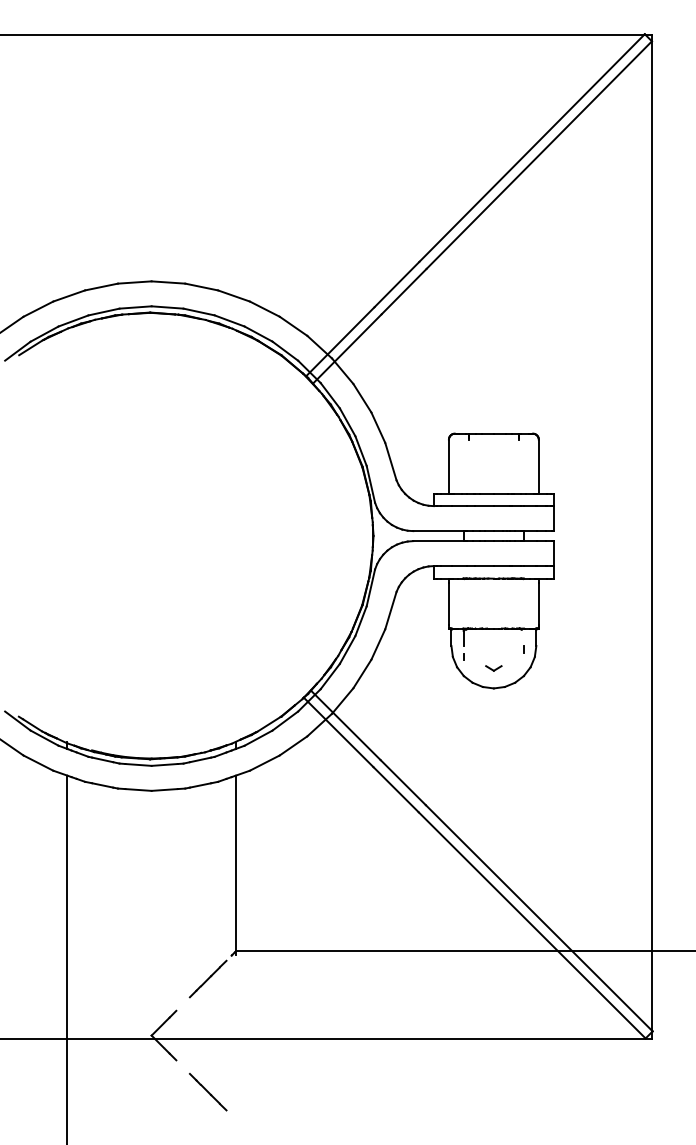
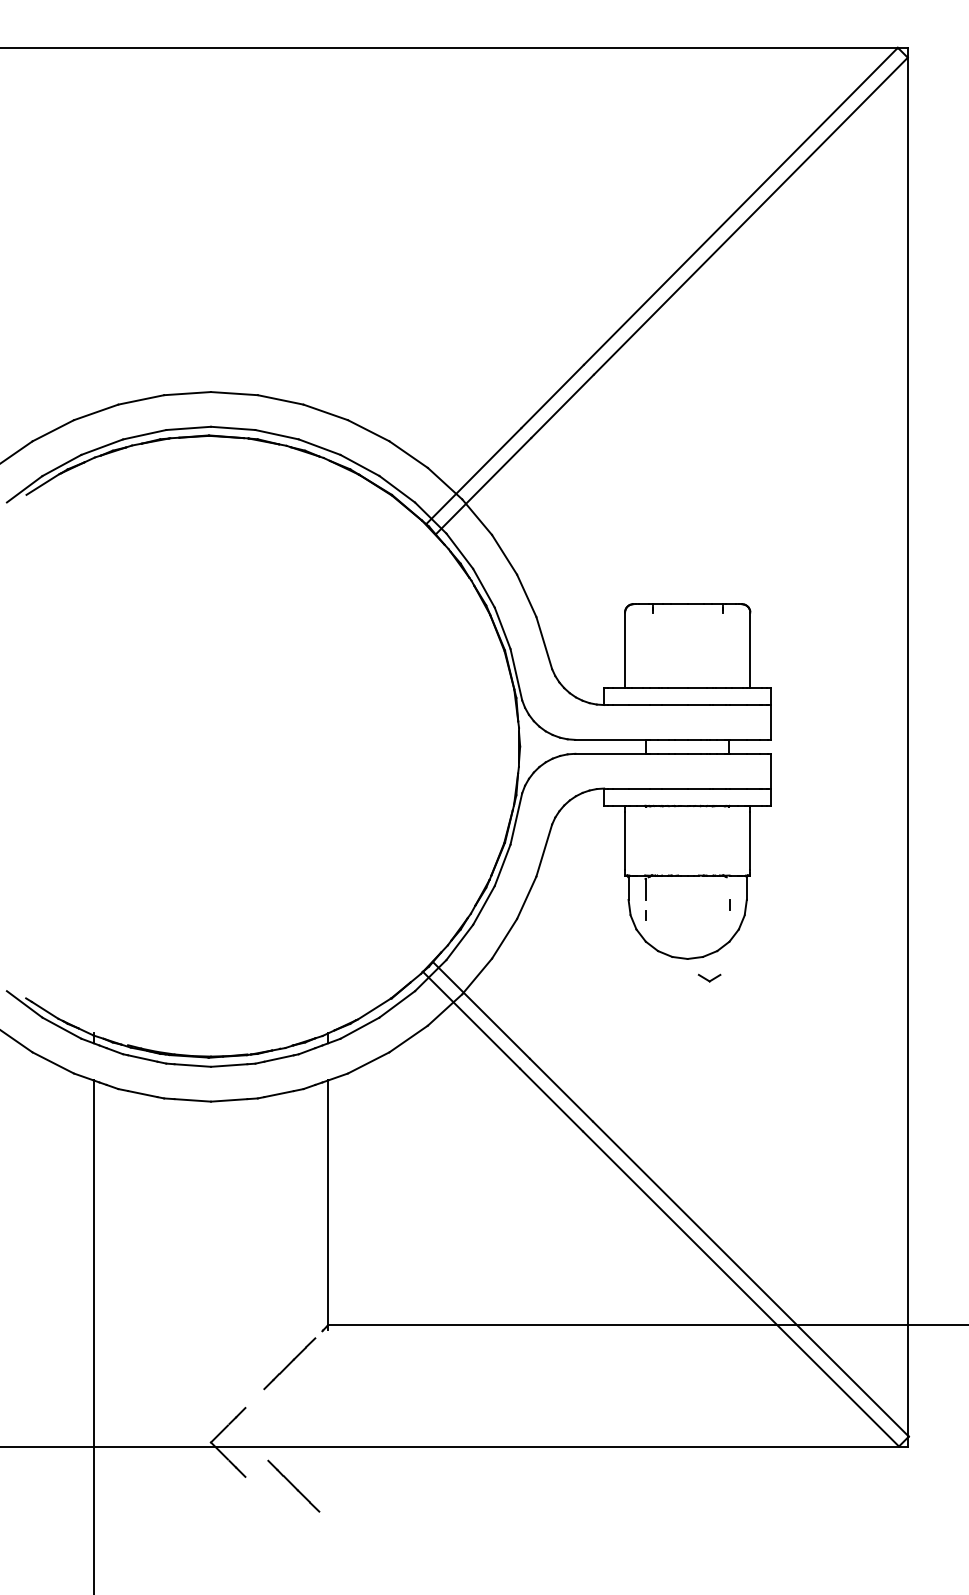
part: (493, 667) -> (709, 977), moved
line: (207, 1091) -> (293, 1485), moved

